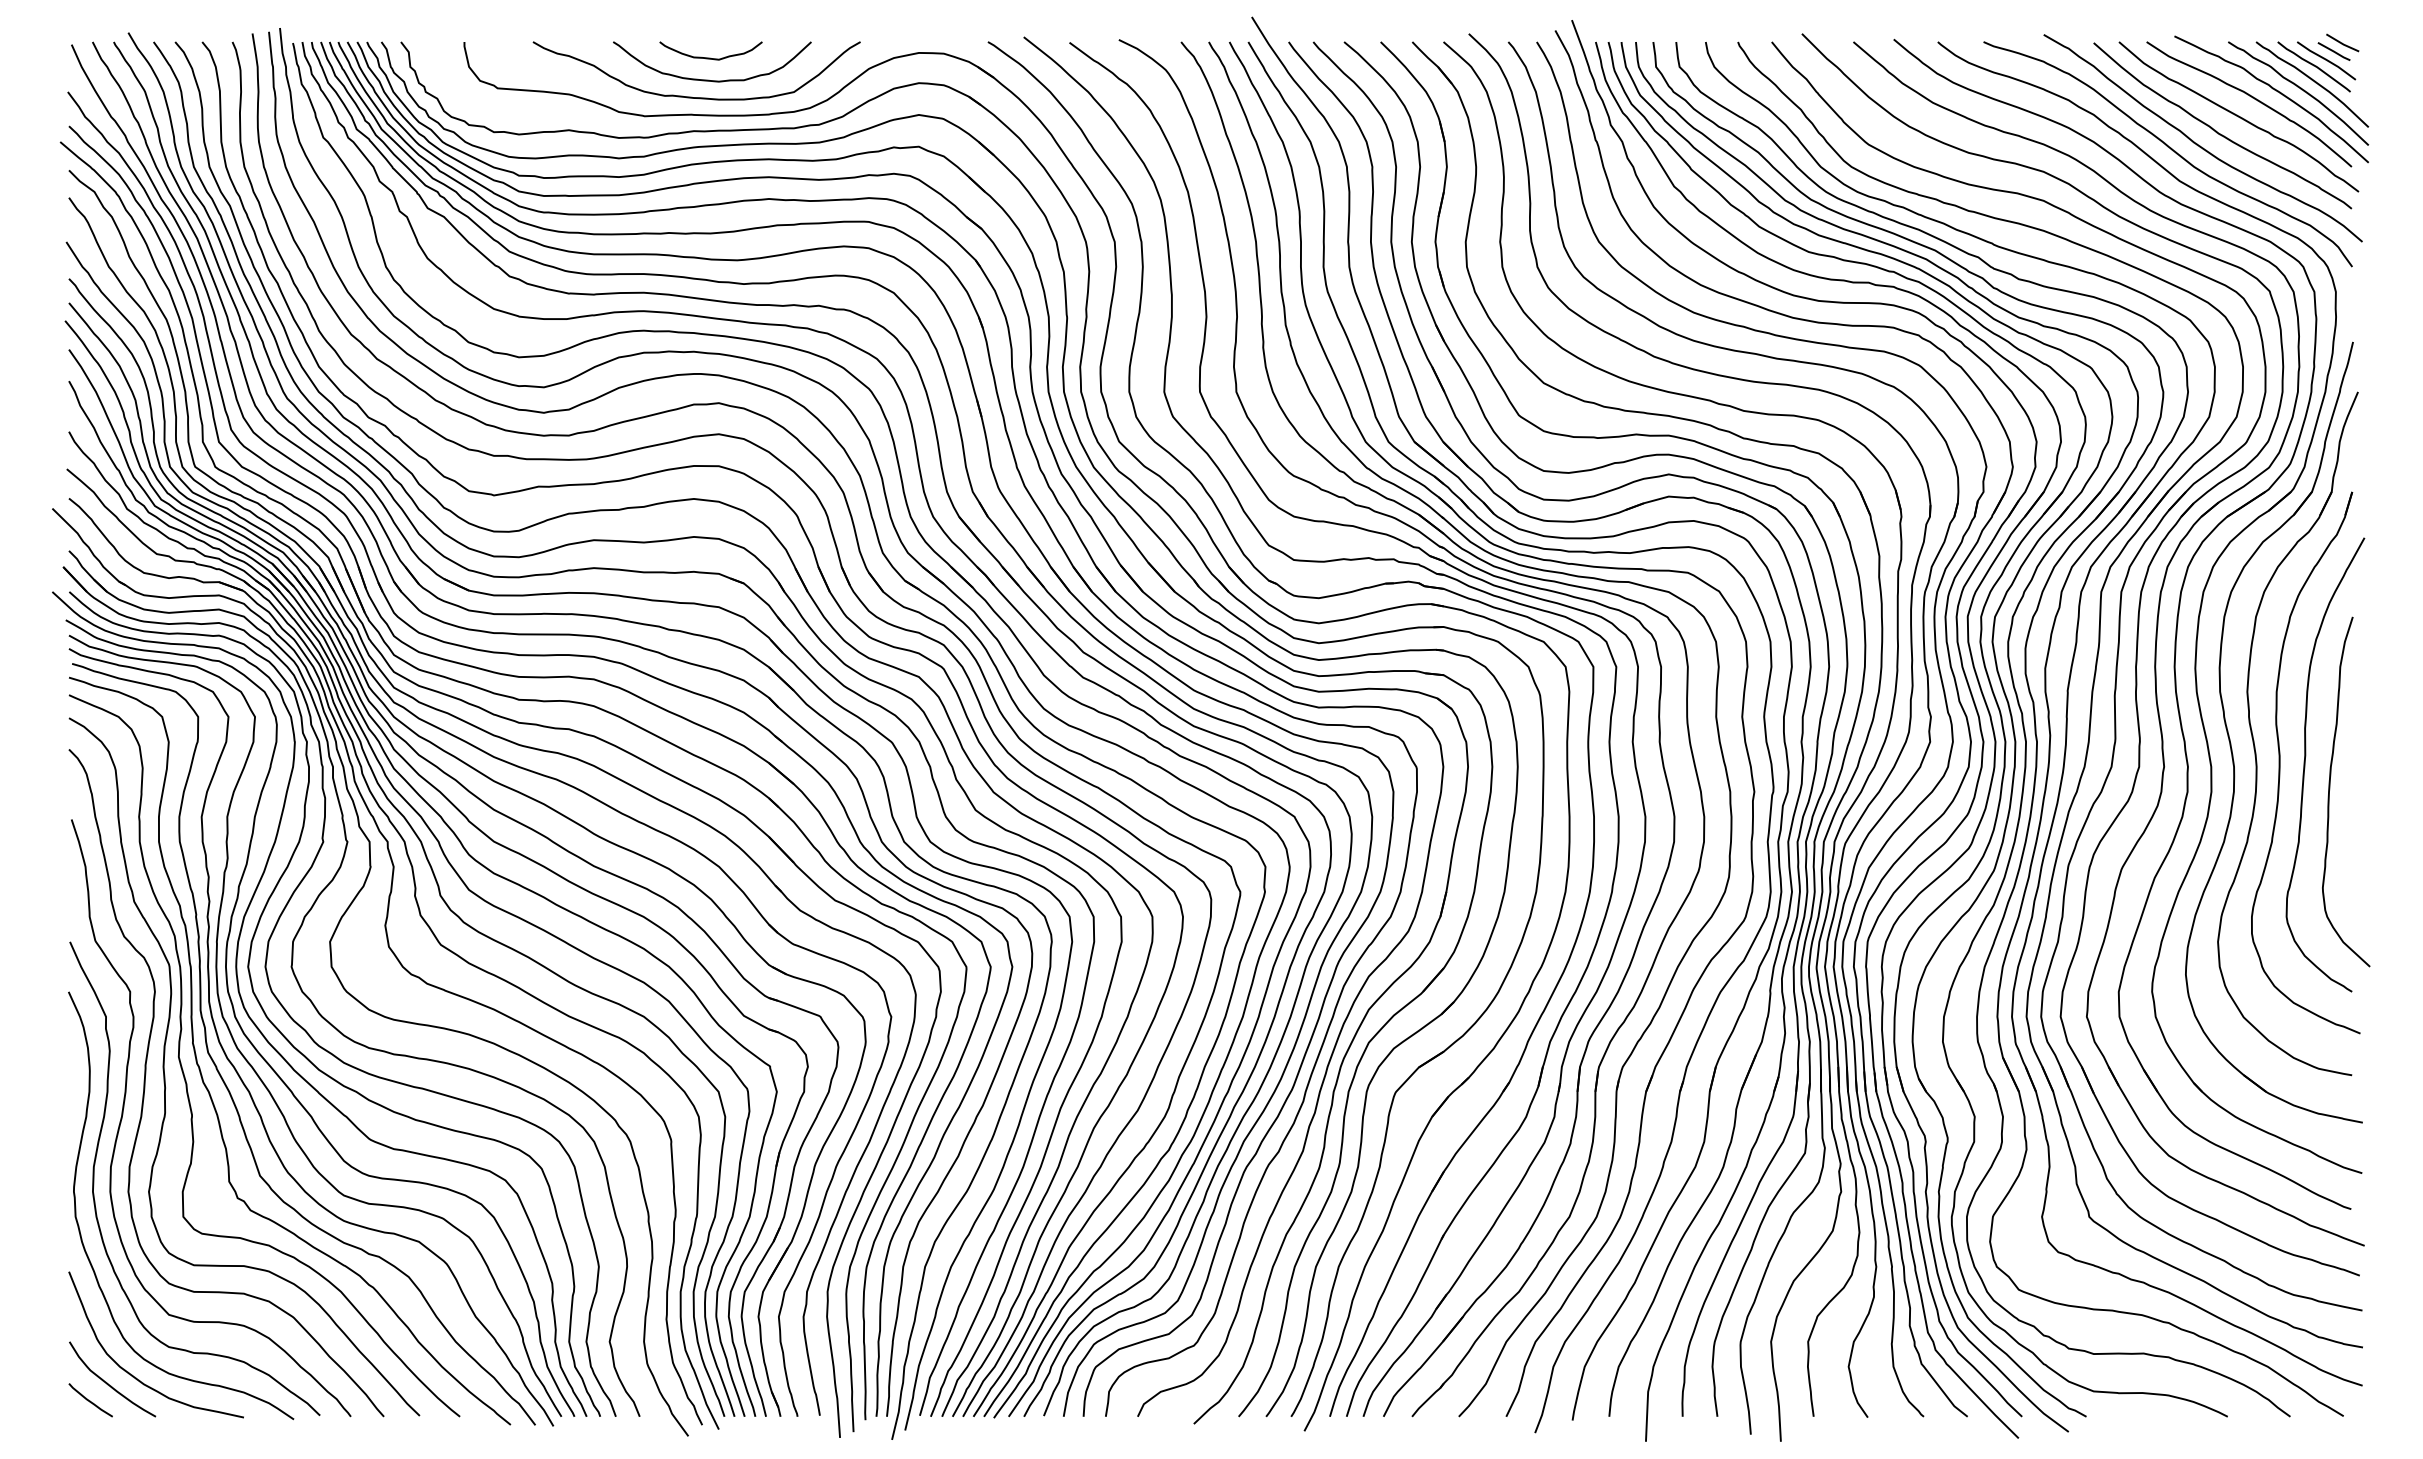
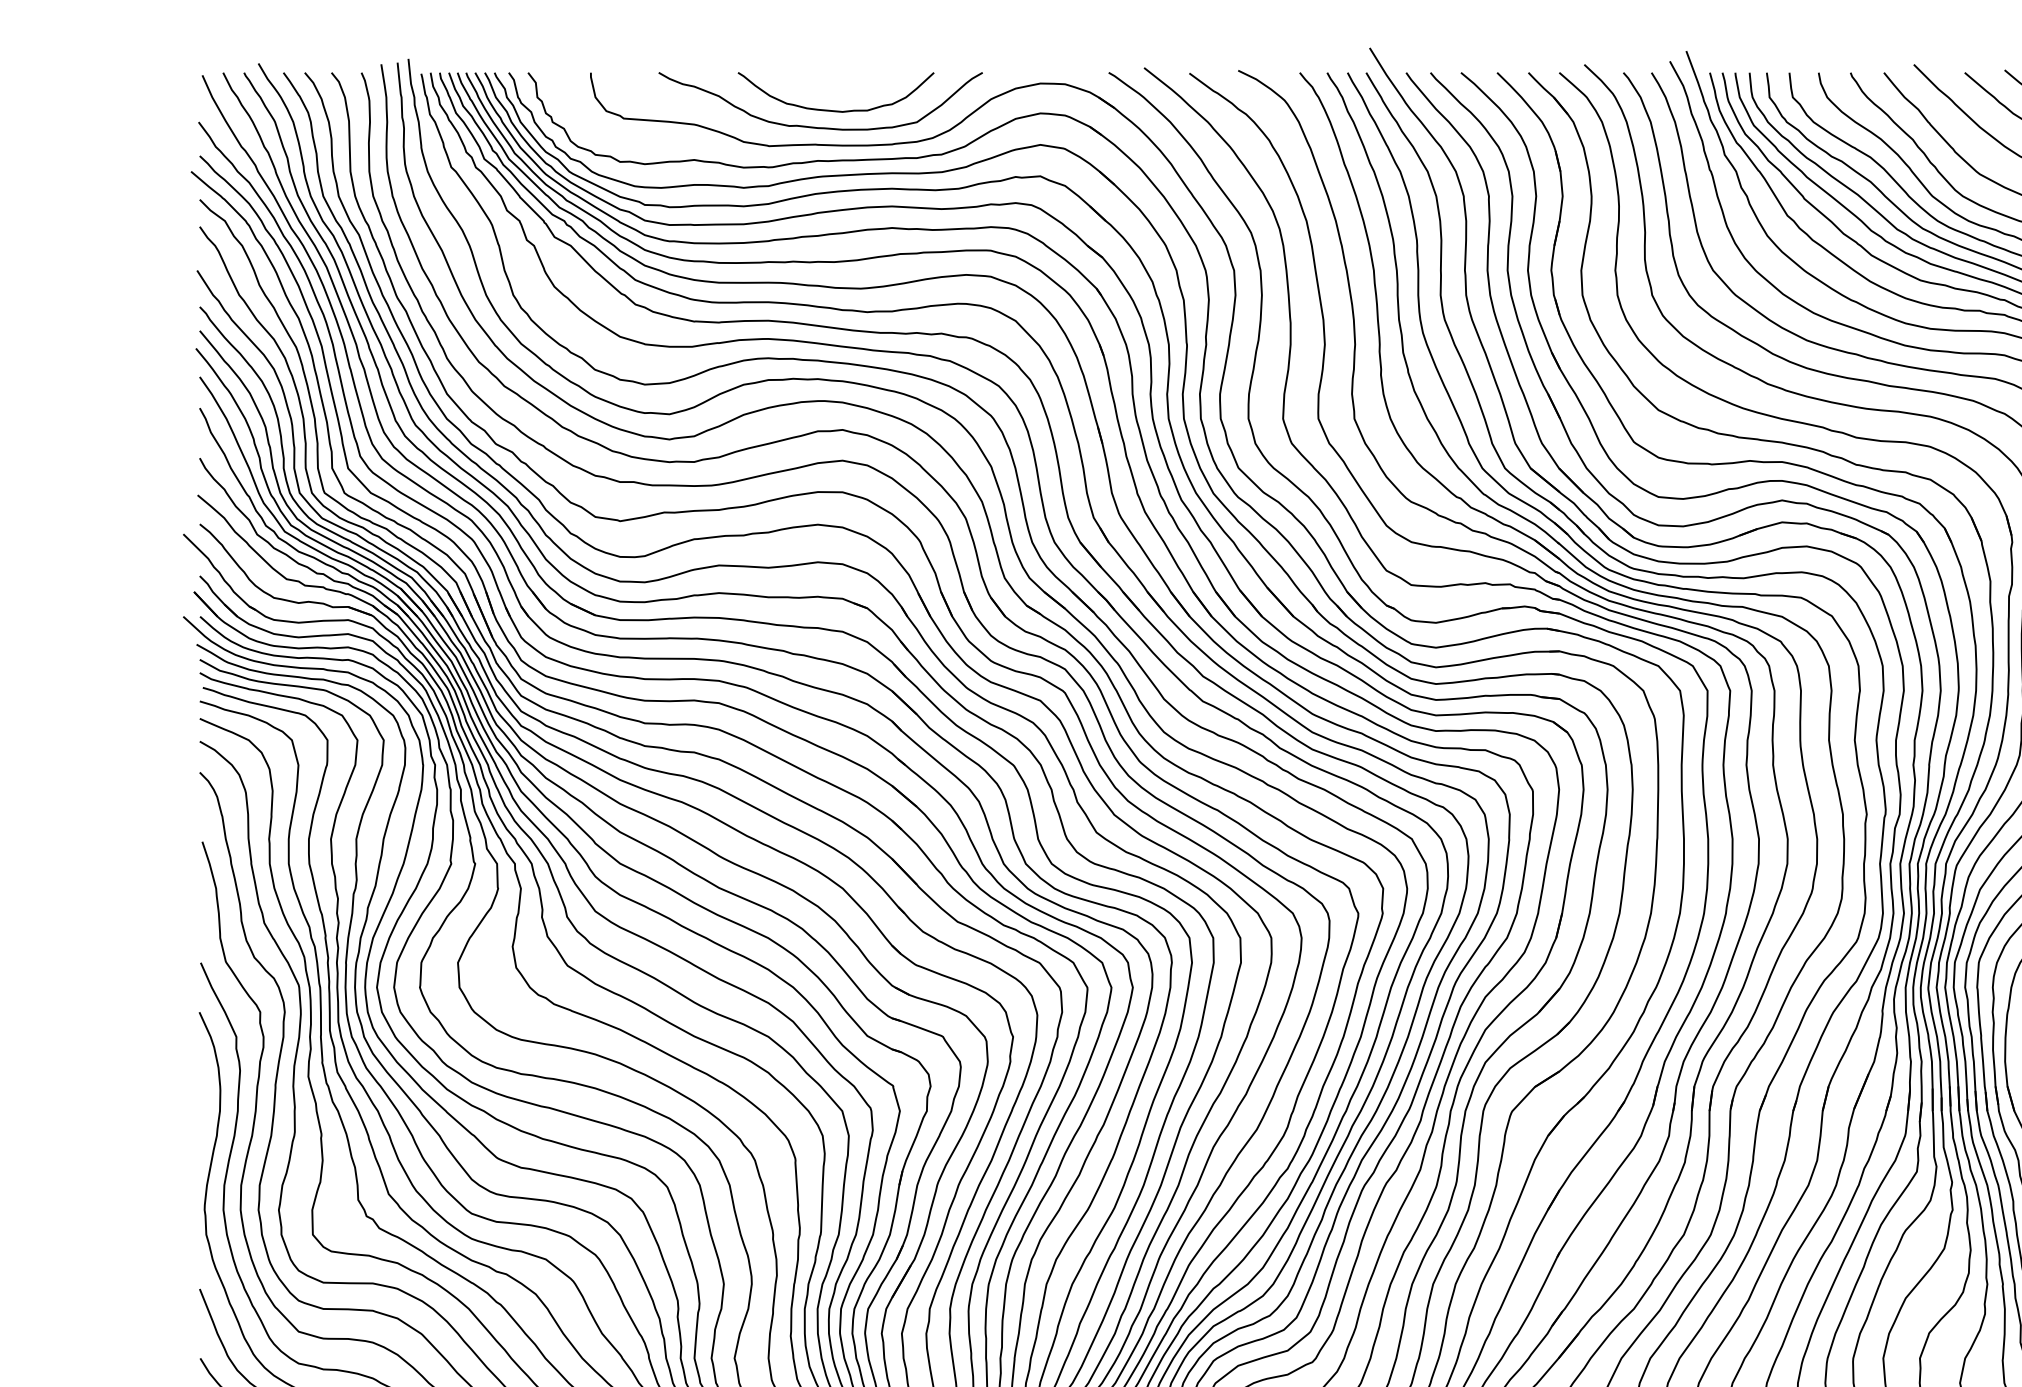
curve: (710, 57) -> (834, 88), removed

